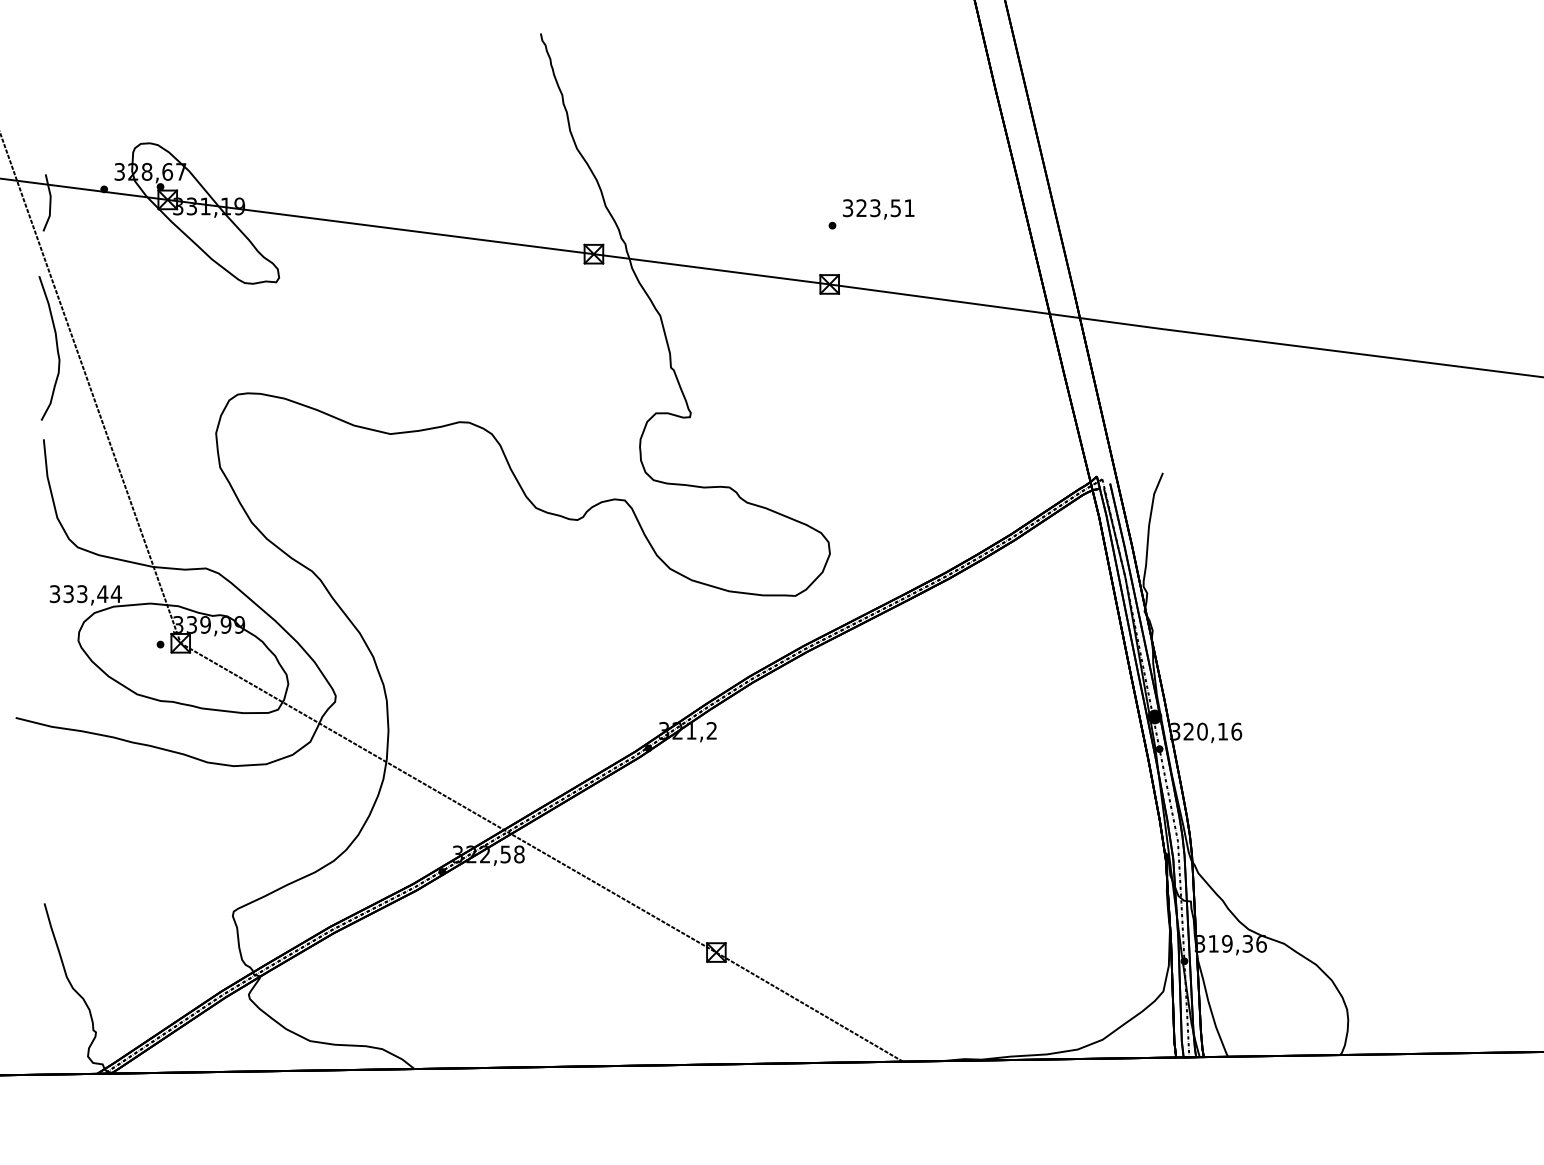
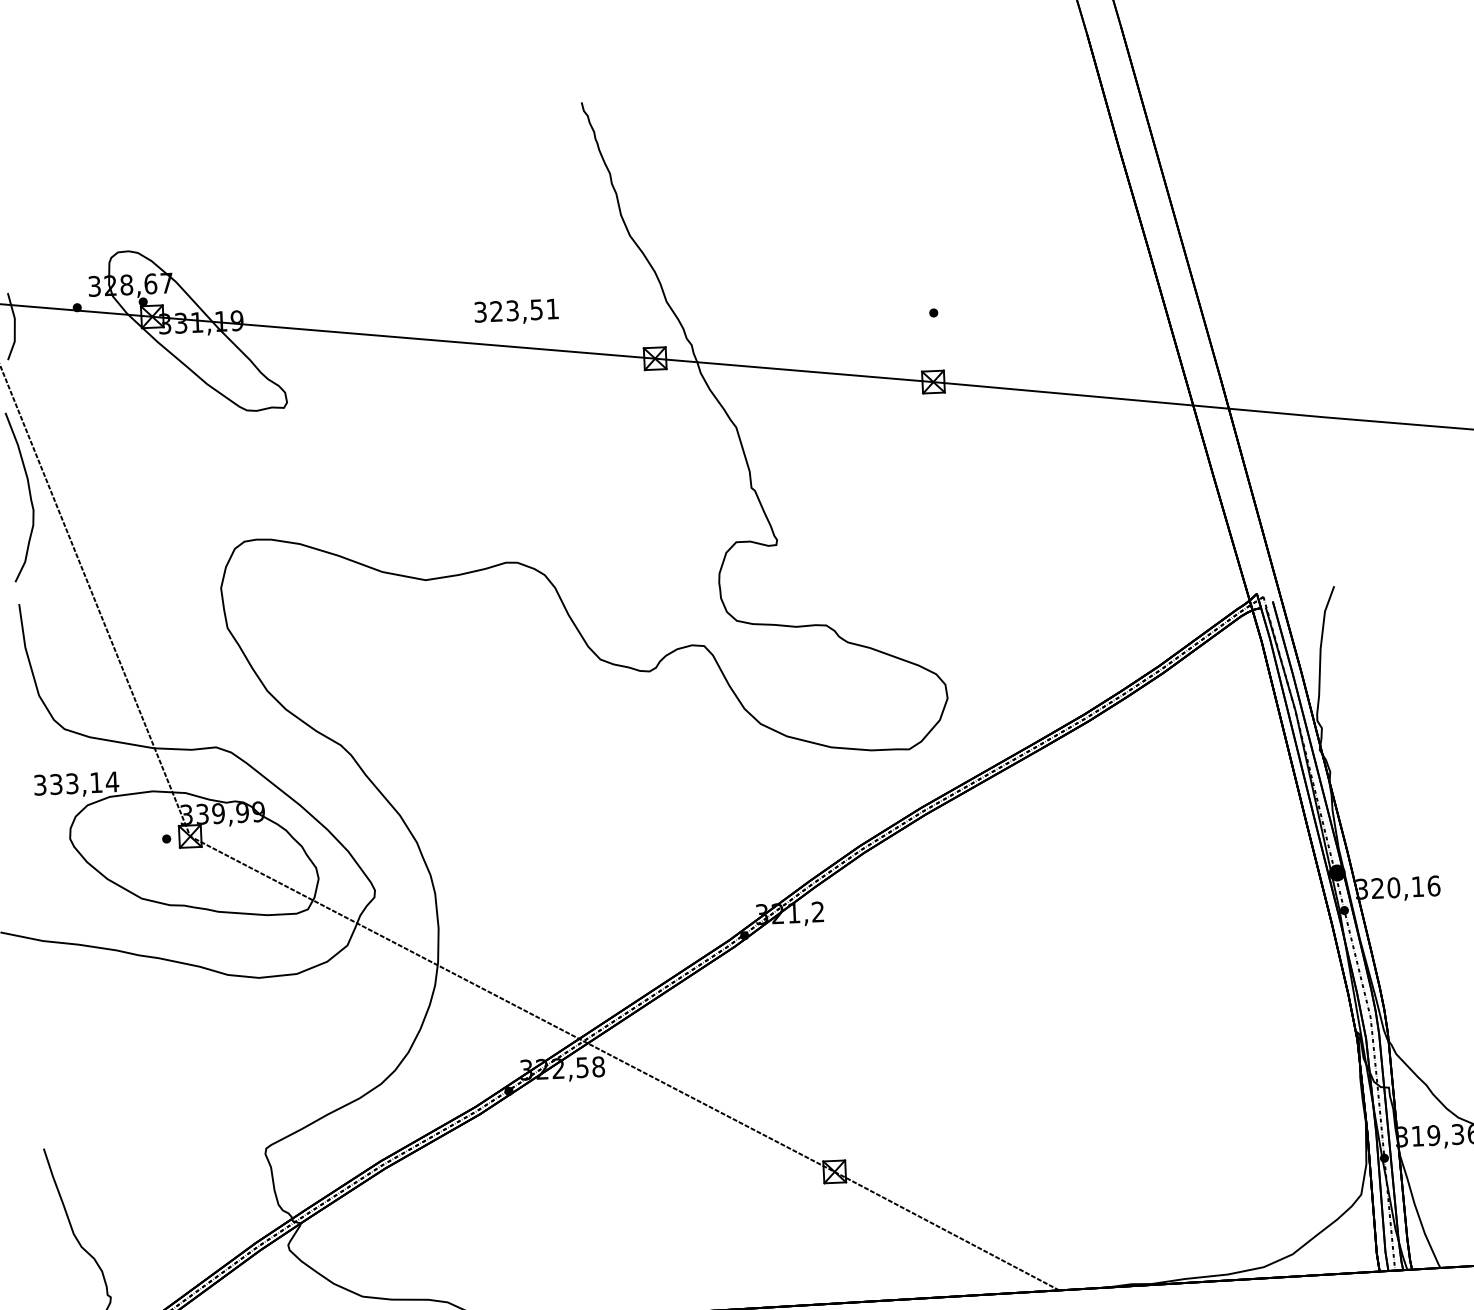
text: (878, 209) -> (516, 312), moved
text: (102, 593) -> (95, 782), 333,44 -> 333,14

